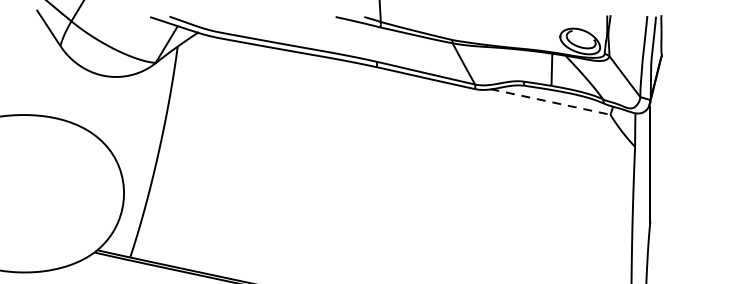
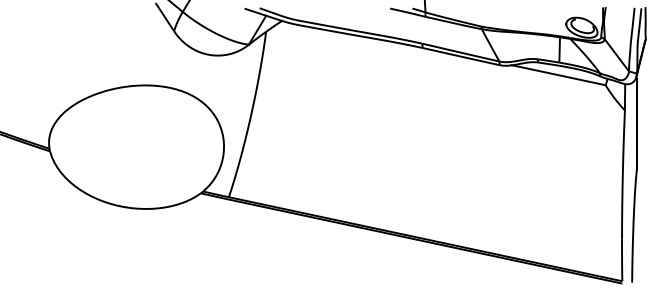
line: (551, 102) -> (559, 75), dashed -> solid

